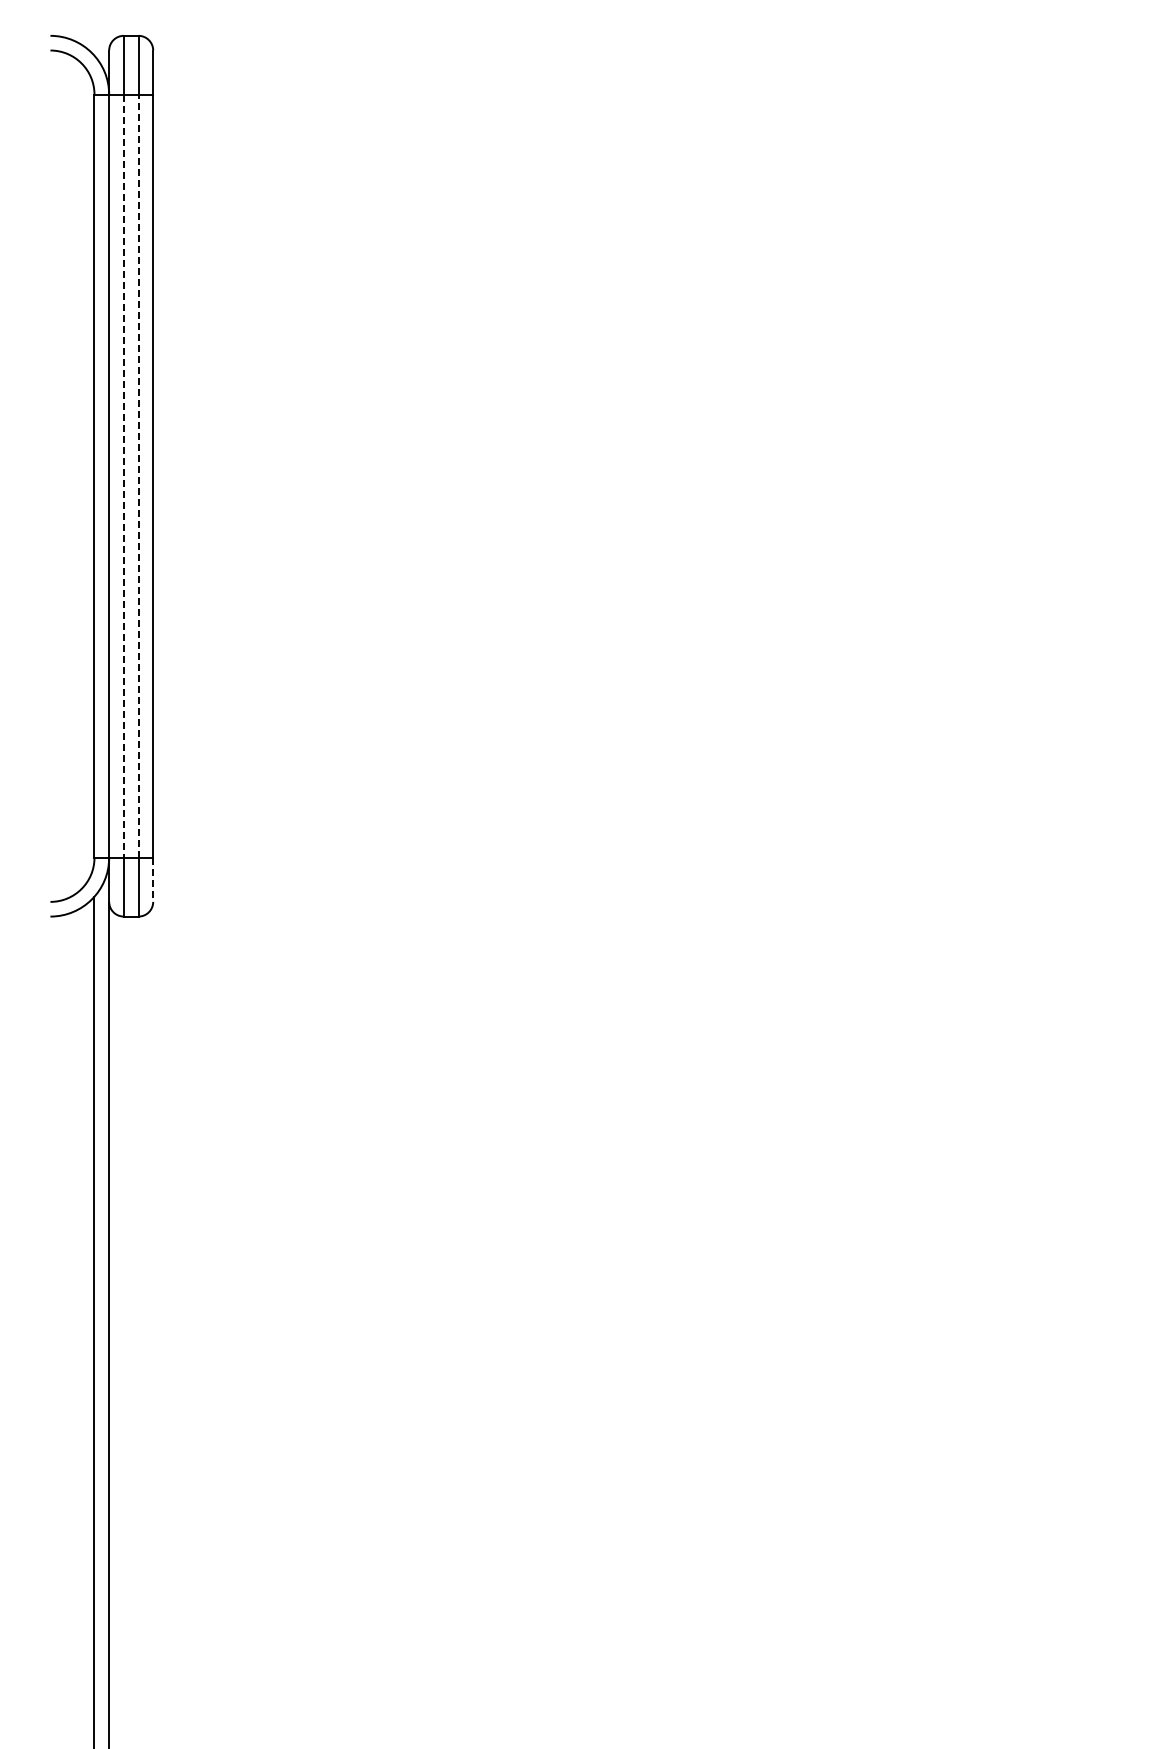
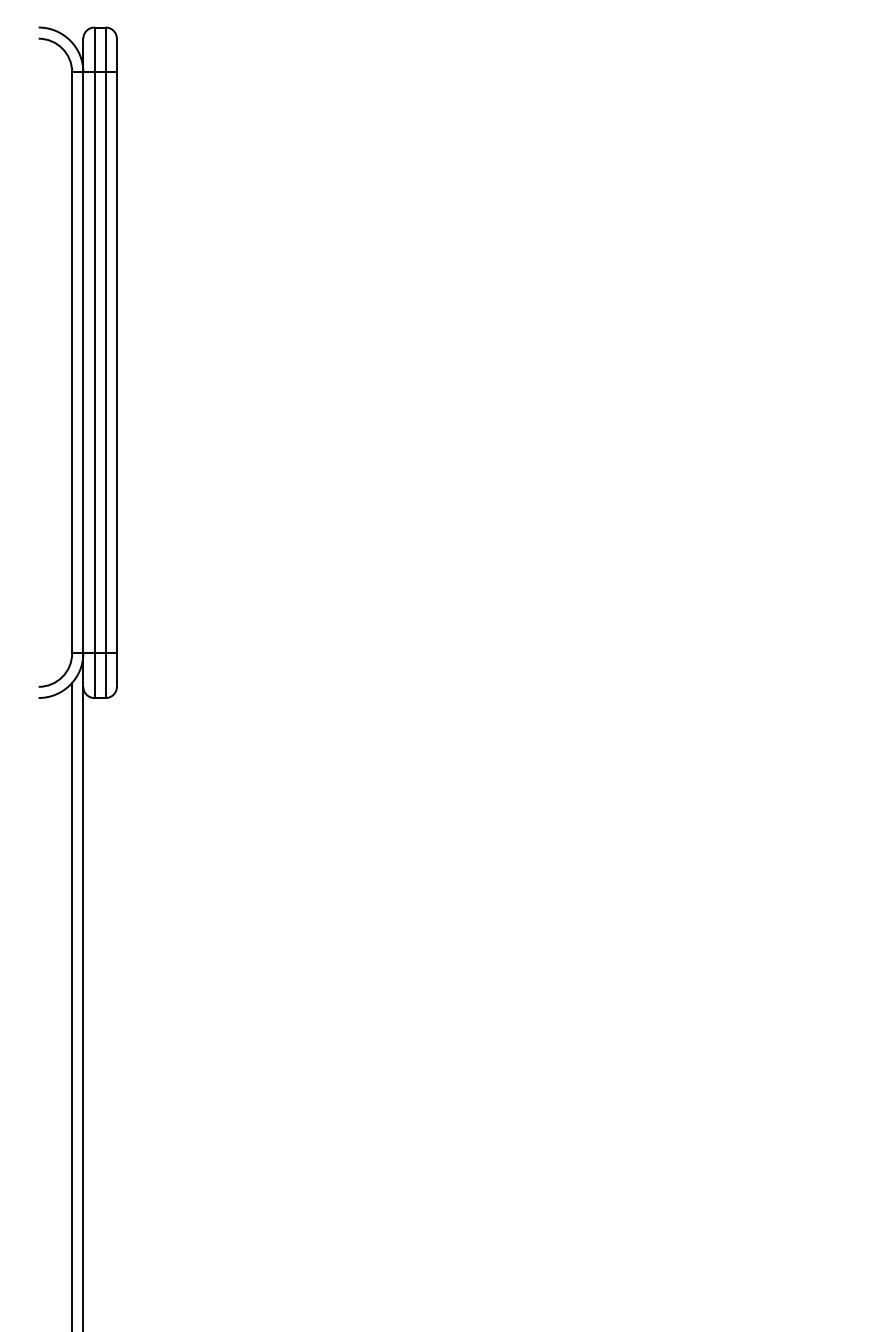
line: (123, 476) -> (94, 363), dashed -> solid
line: (138, 476) -> (105, 363), dashed -> solid
line: (153, 880) -> (117, 670), dashed -> solid

